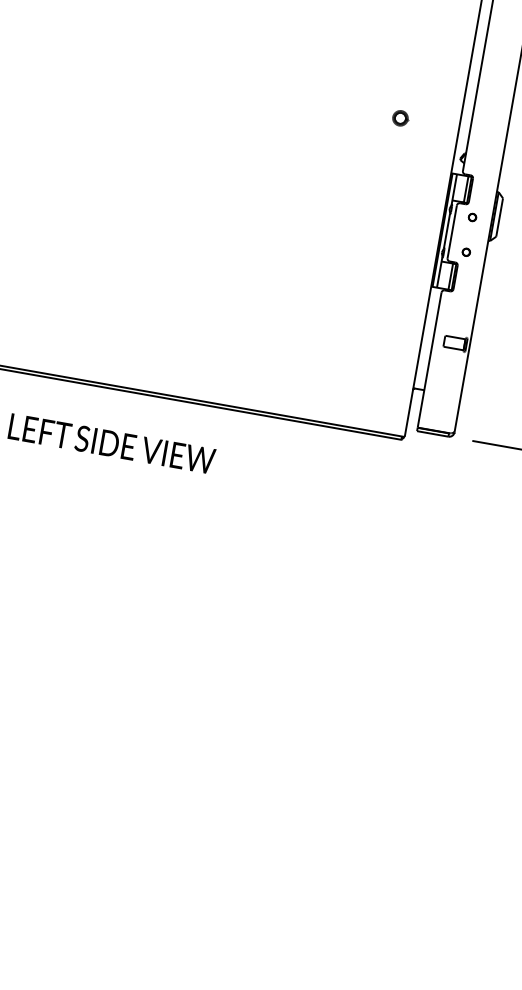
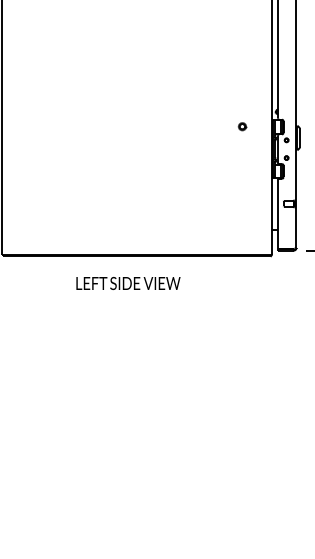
part: (400, 117) -> (242, 126), moved

